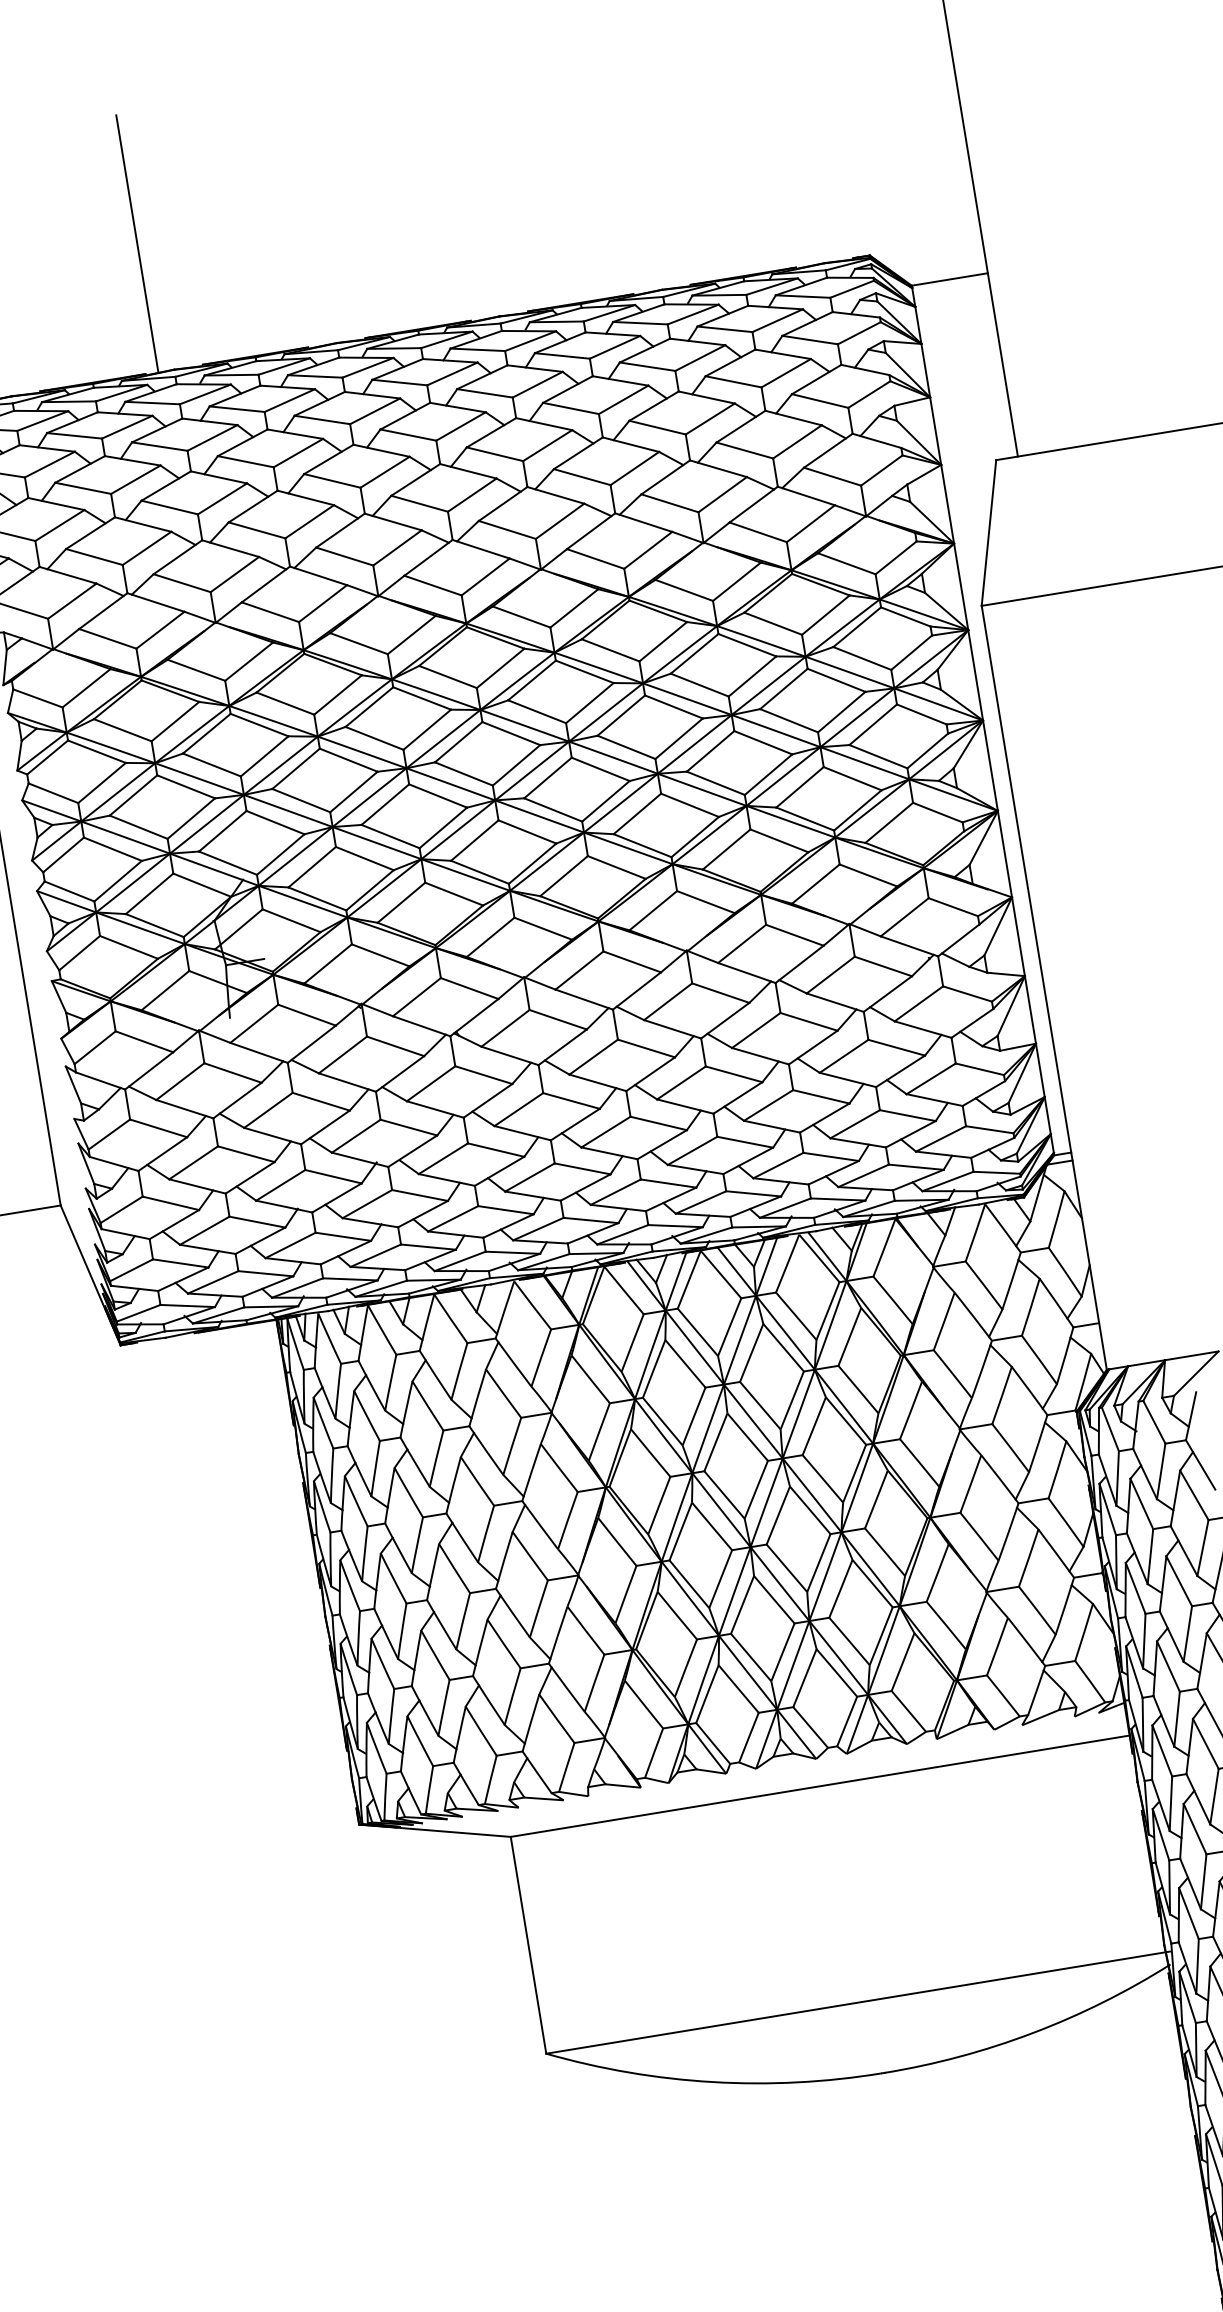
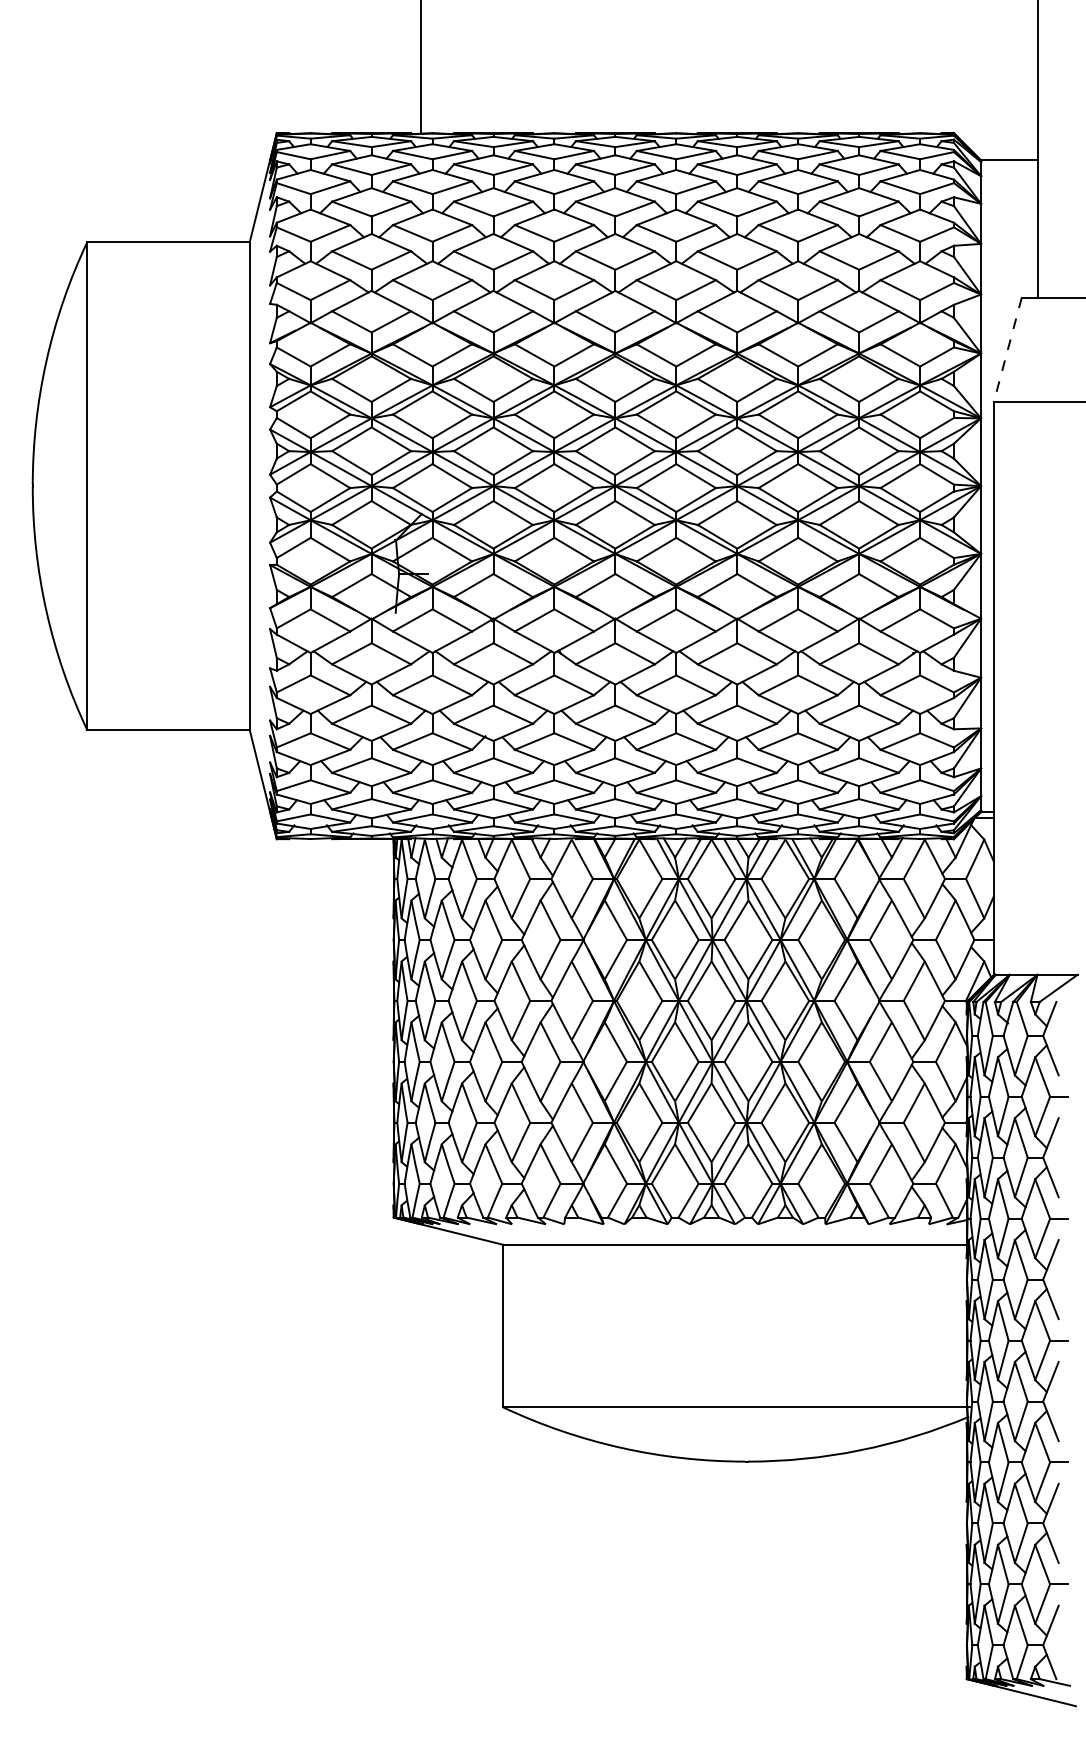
line: (988, 533) -> (1007, 350), solid -> dashed

